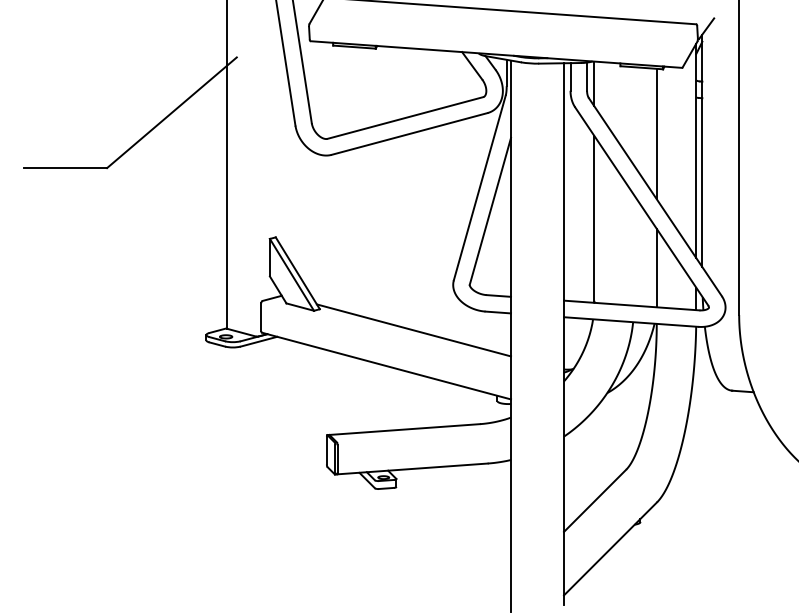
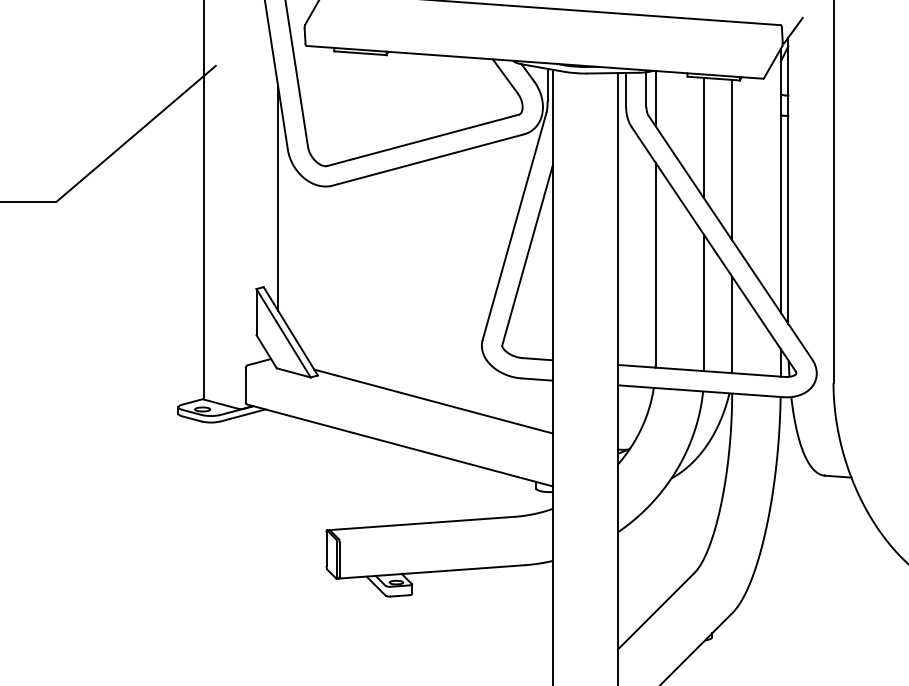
line: (633, 116) -> (703, 138), added
line: (287, 165) -> (278, 198), added
line: (633, 249) -> (703, 302), added

